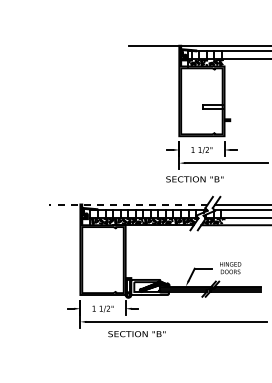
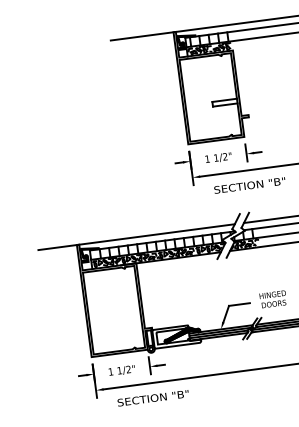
text: (194, 179) -> (249, 185), moved
line: (128, 204) -> (136, 237), dashed -> solid
text: (136, 334) -> (152, 398), moved

